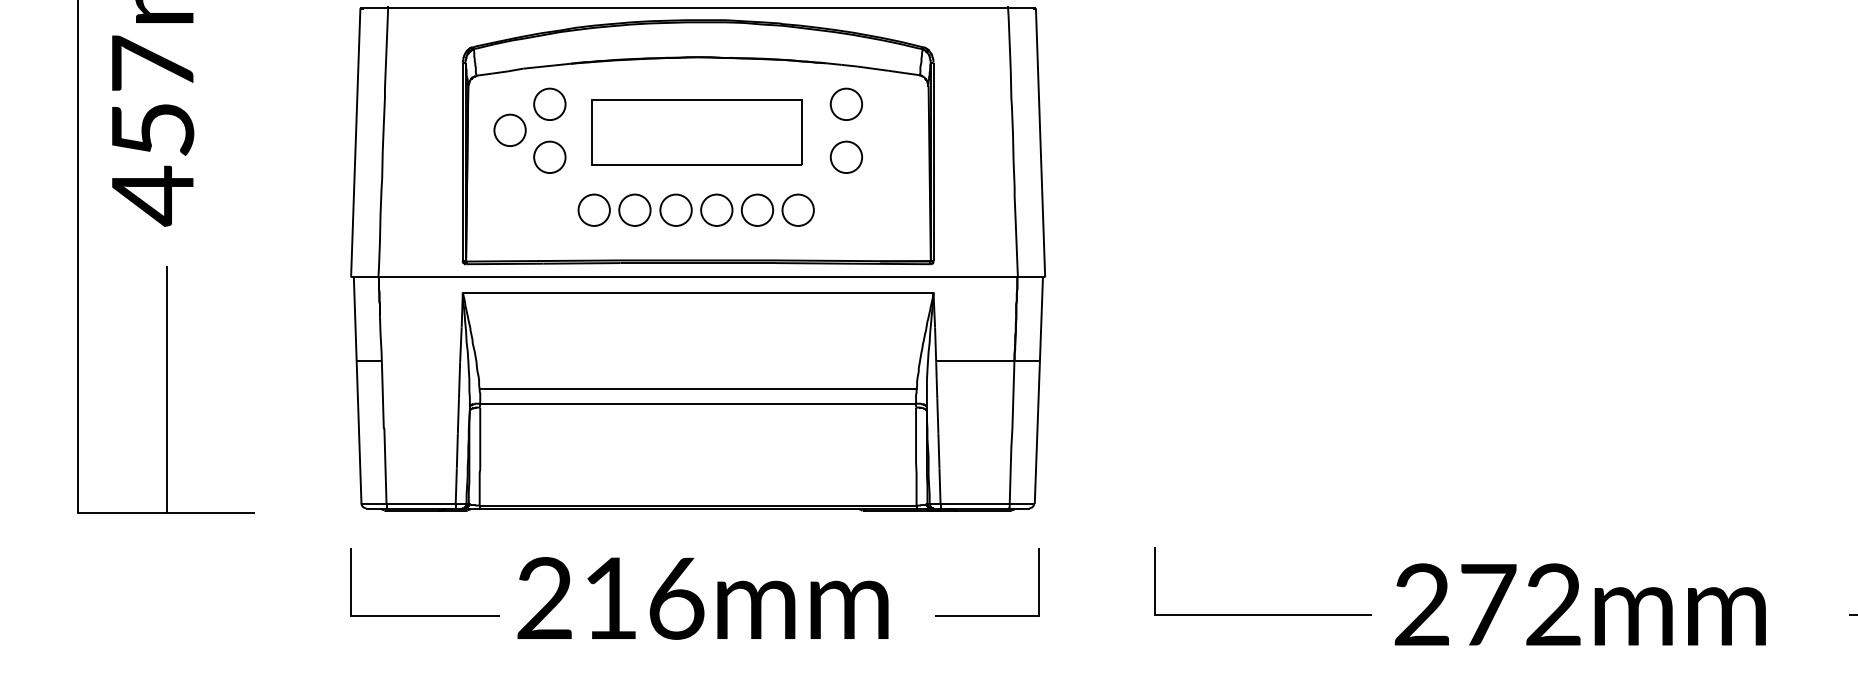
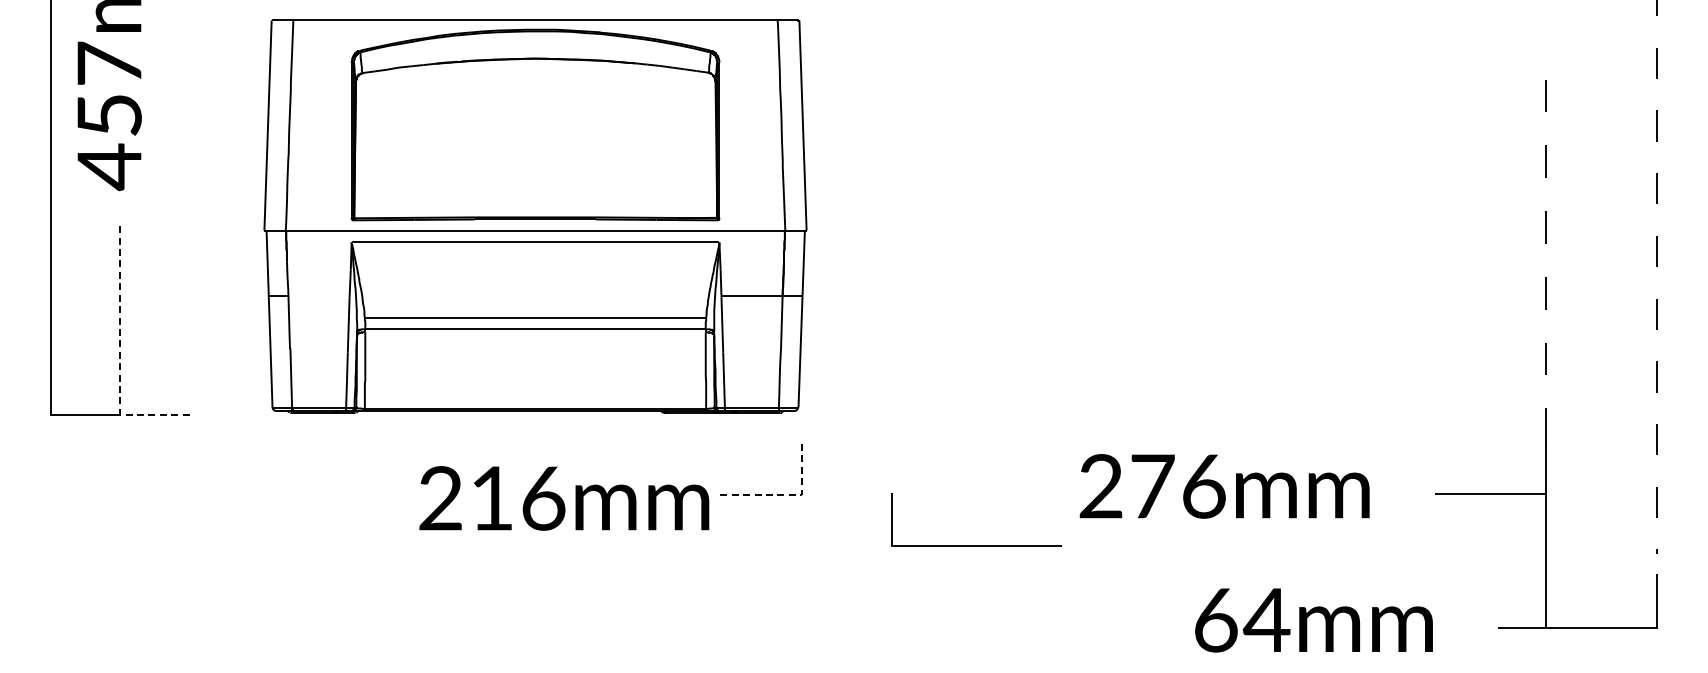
part: (677, 156) -> (519, 136), removed
line: (166, 435) -> (120, 354), solid -> dashed
text: (703, 598) -> (564, 498), moved
text: (1553, 604) -> (1203, 486), 272mm -> 276mm
line: (1262, 613) -> (976, 545), moved
line: (424, 615) -> (321, 494), removed
line: (1021, 615) -> (788, 494), solid -> dashed

